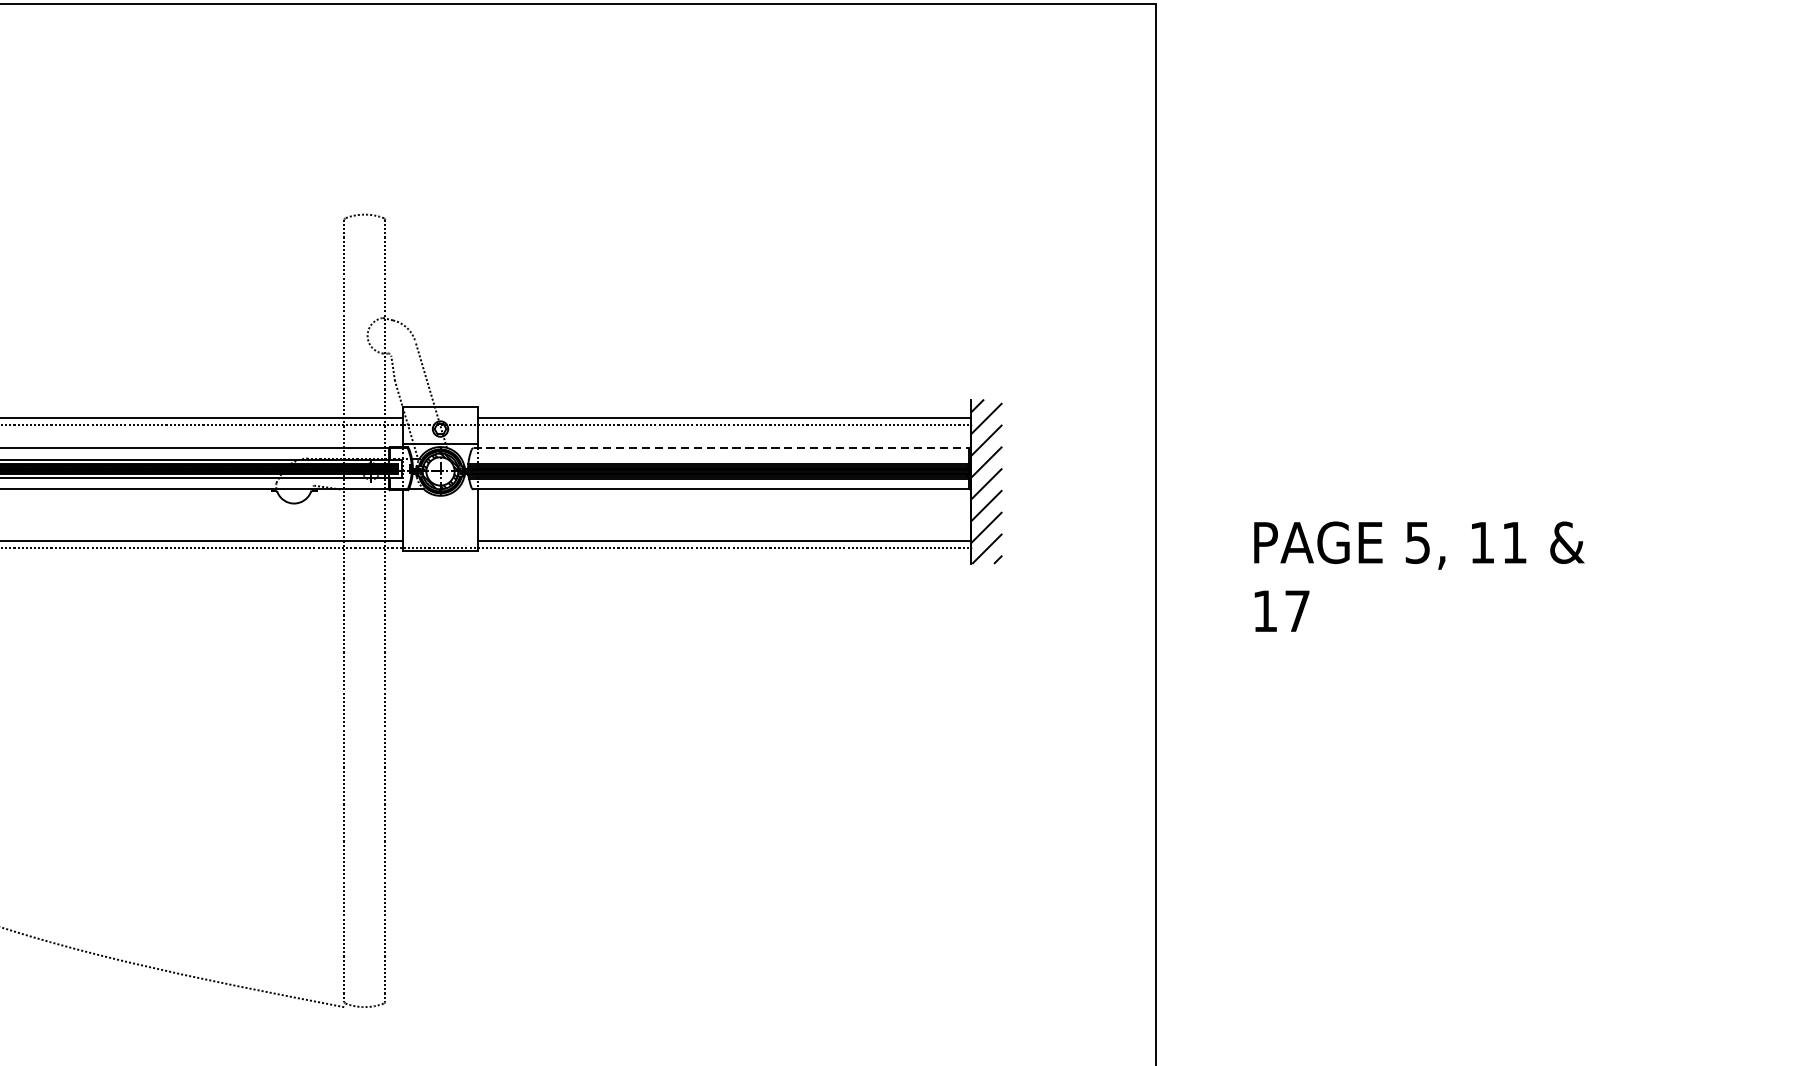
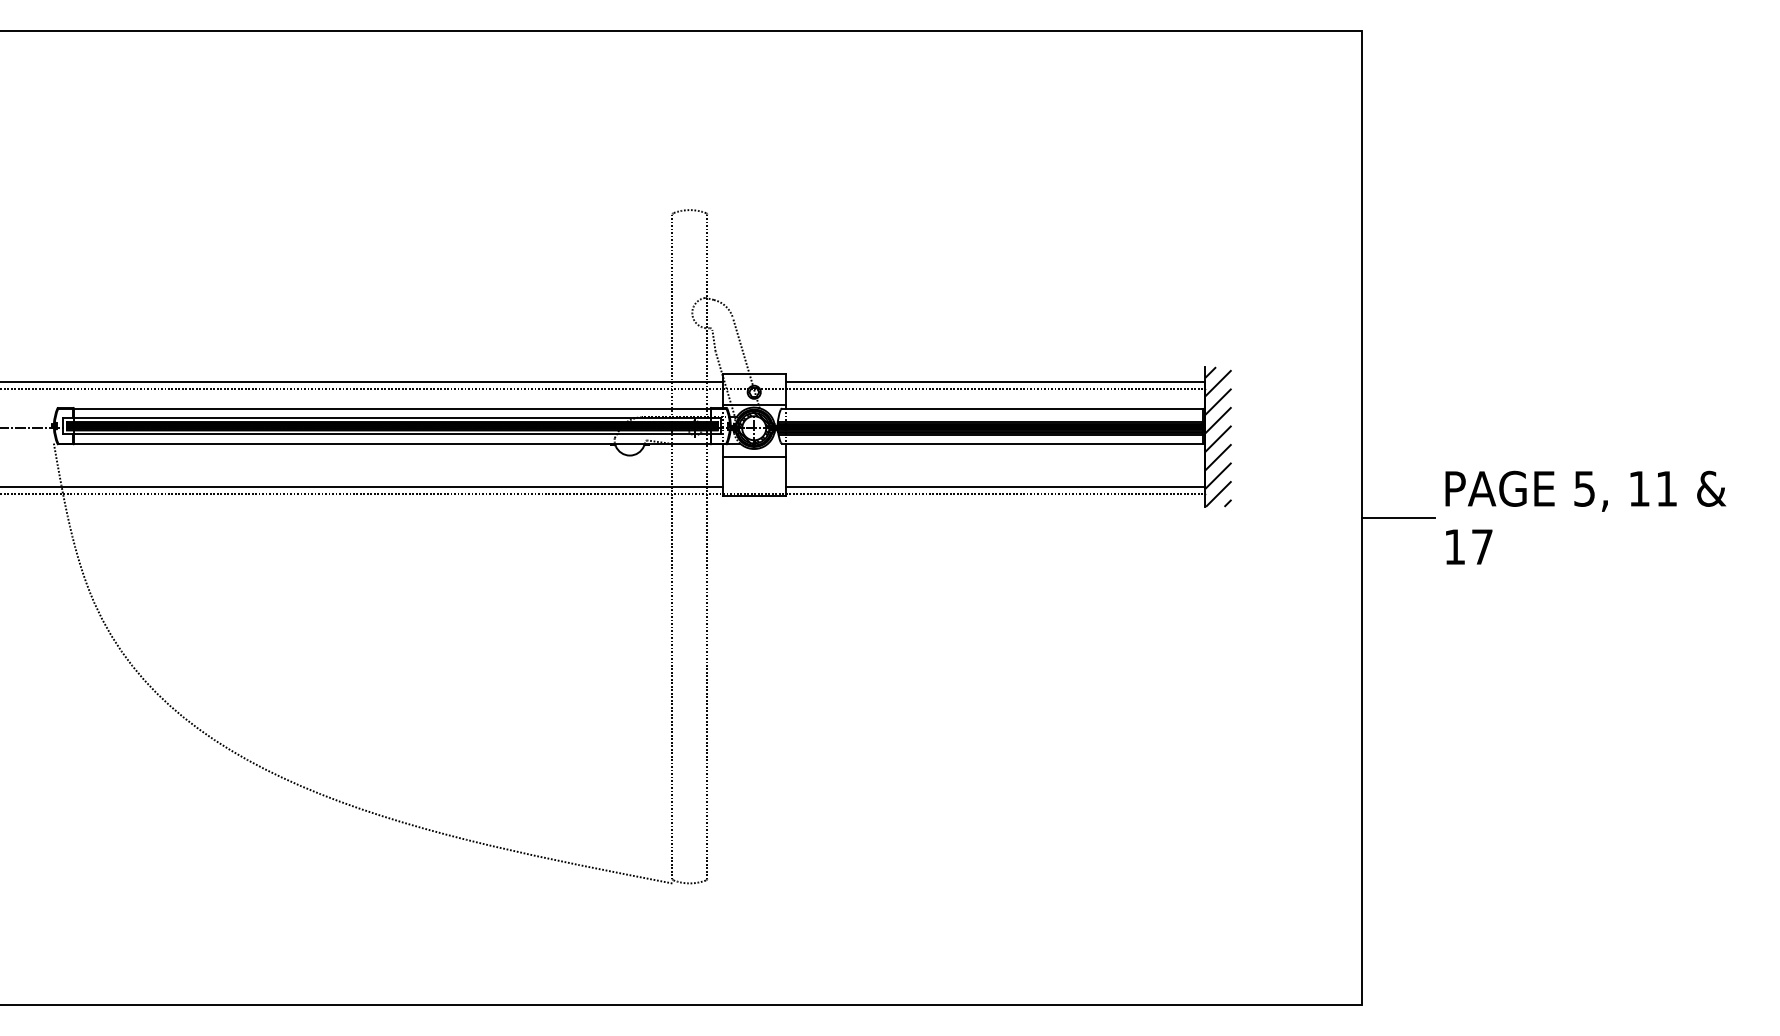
line: (722, 448) -> (993, 408), dashed -> solid
line: (439, 504) -> (753, 456), added
line: (1198, 576) -> (1398, 517), added

